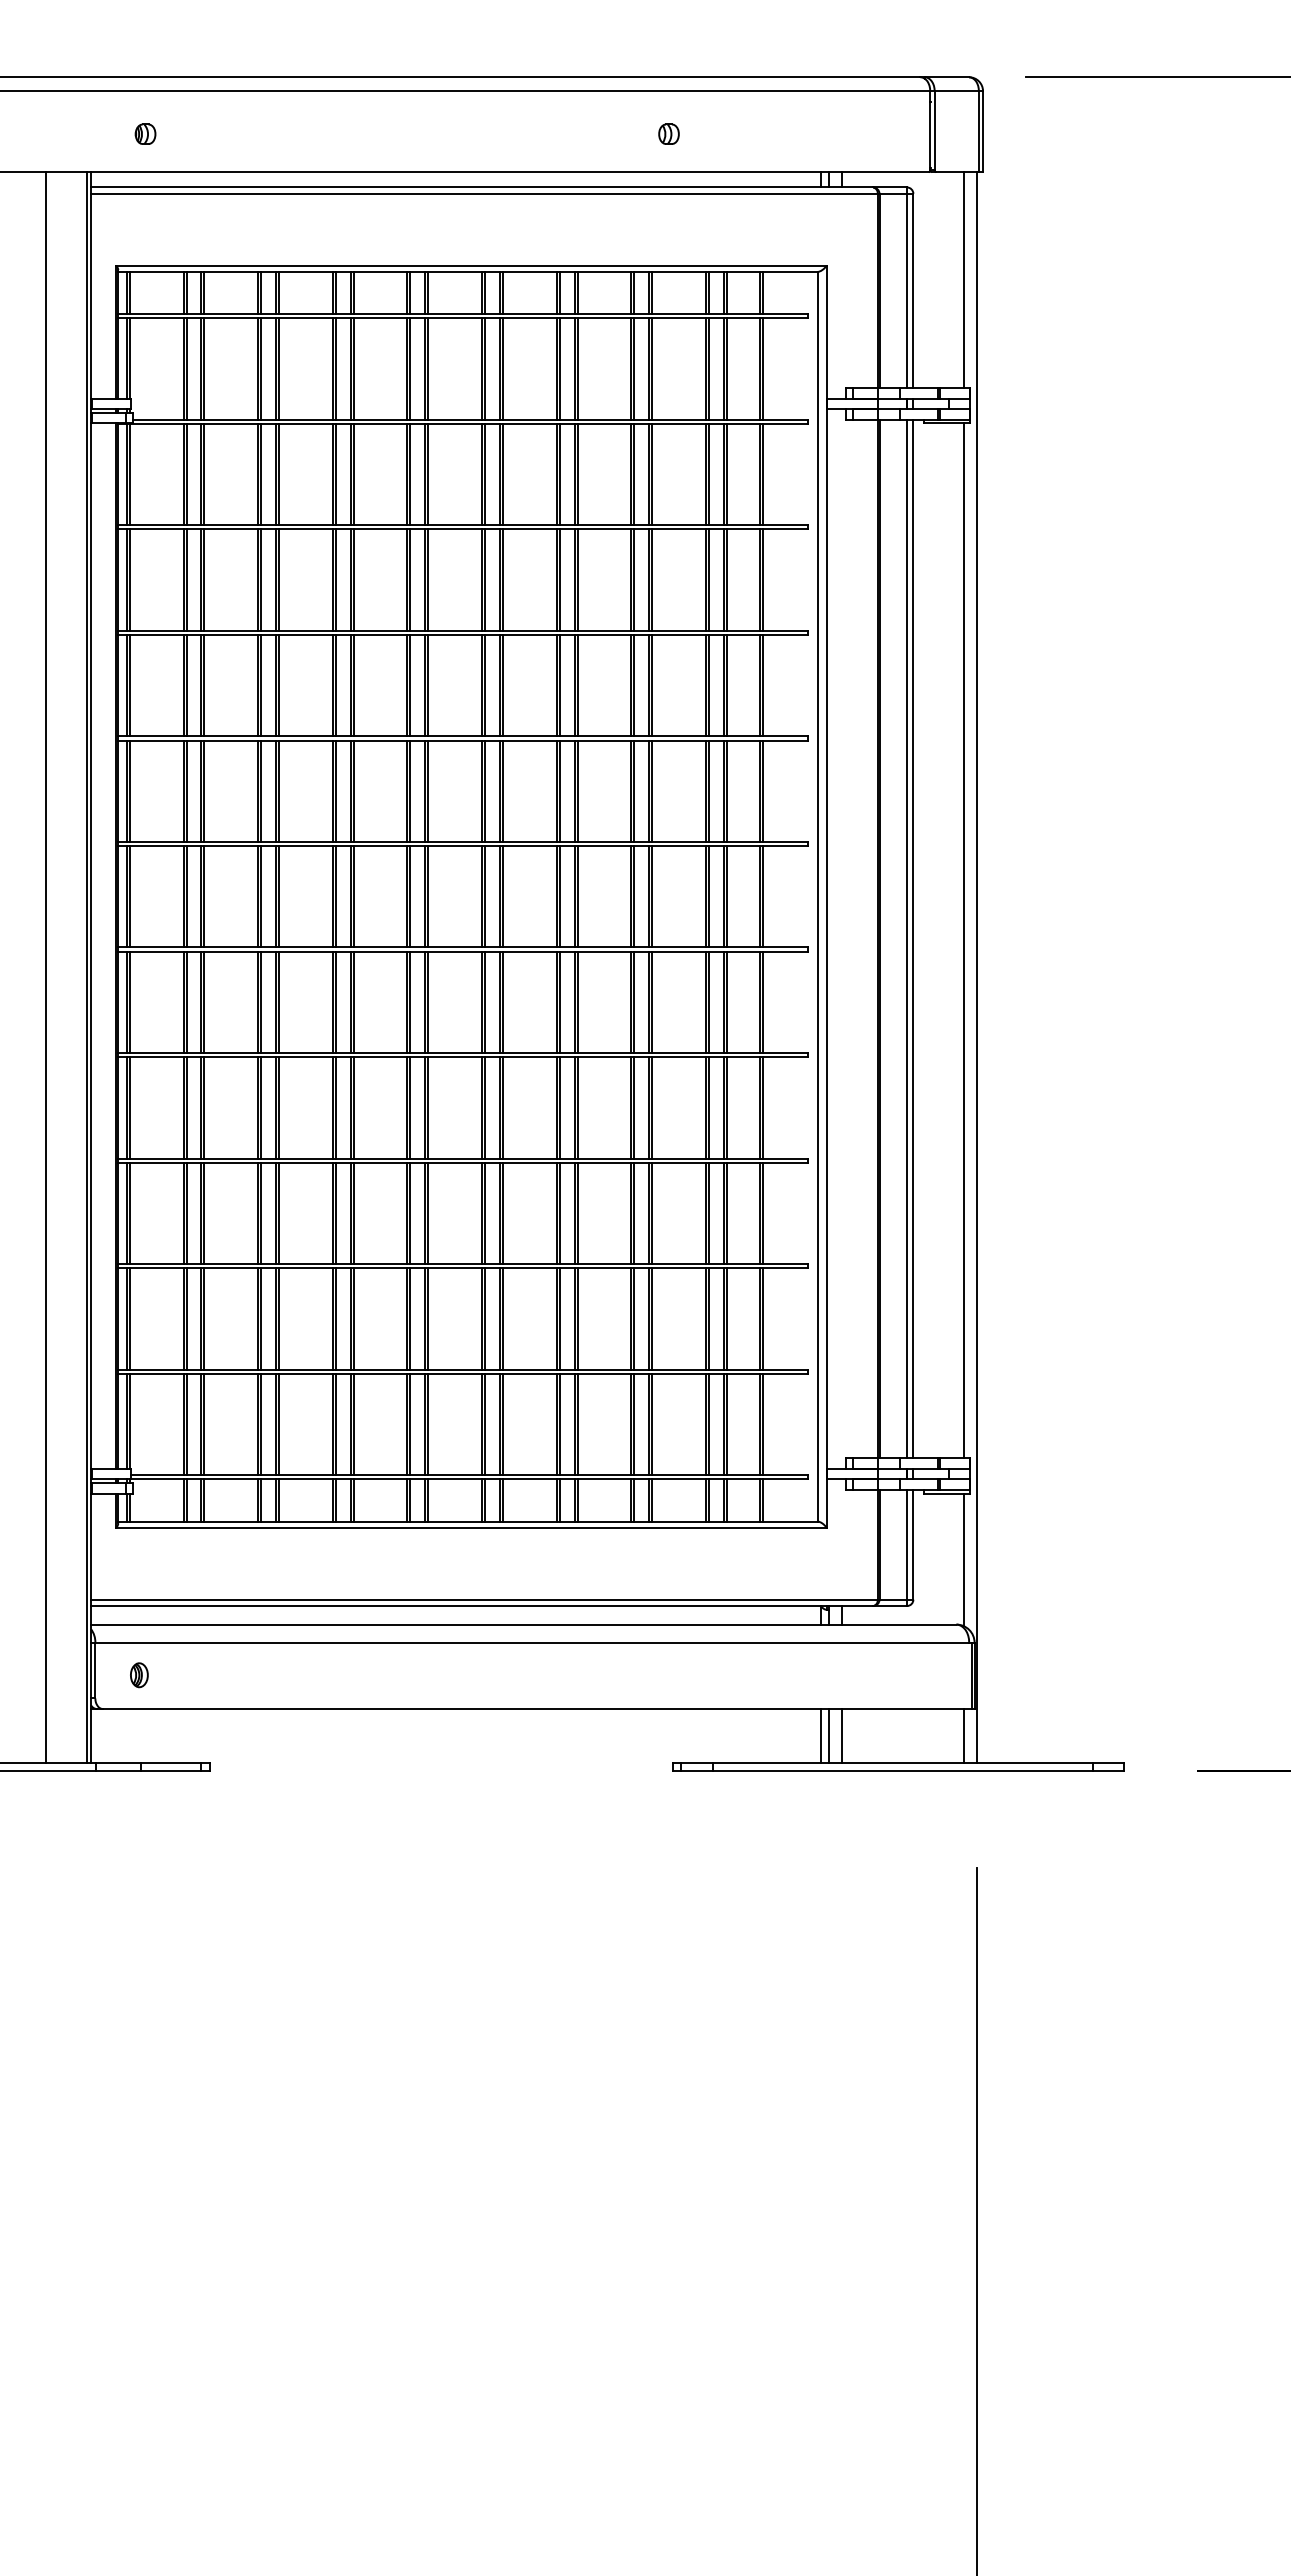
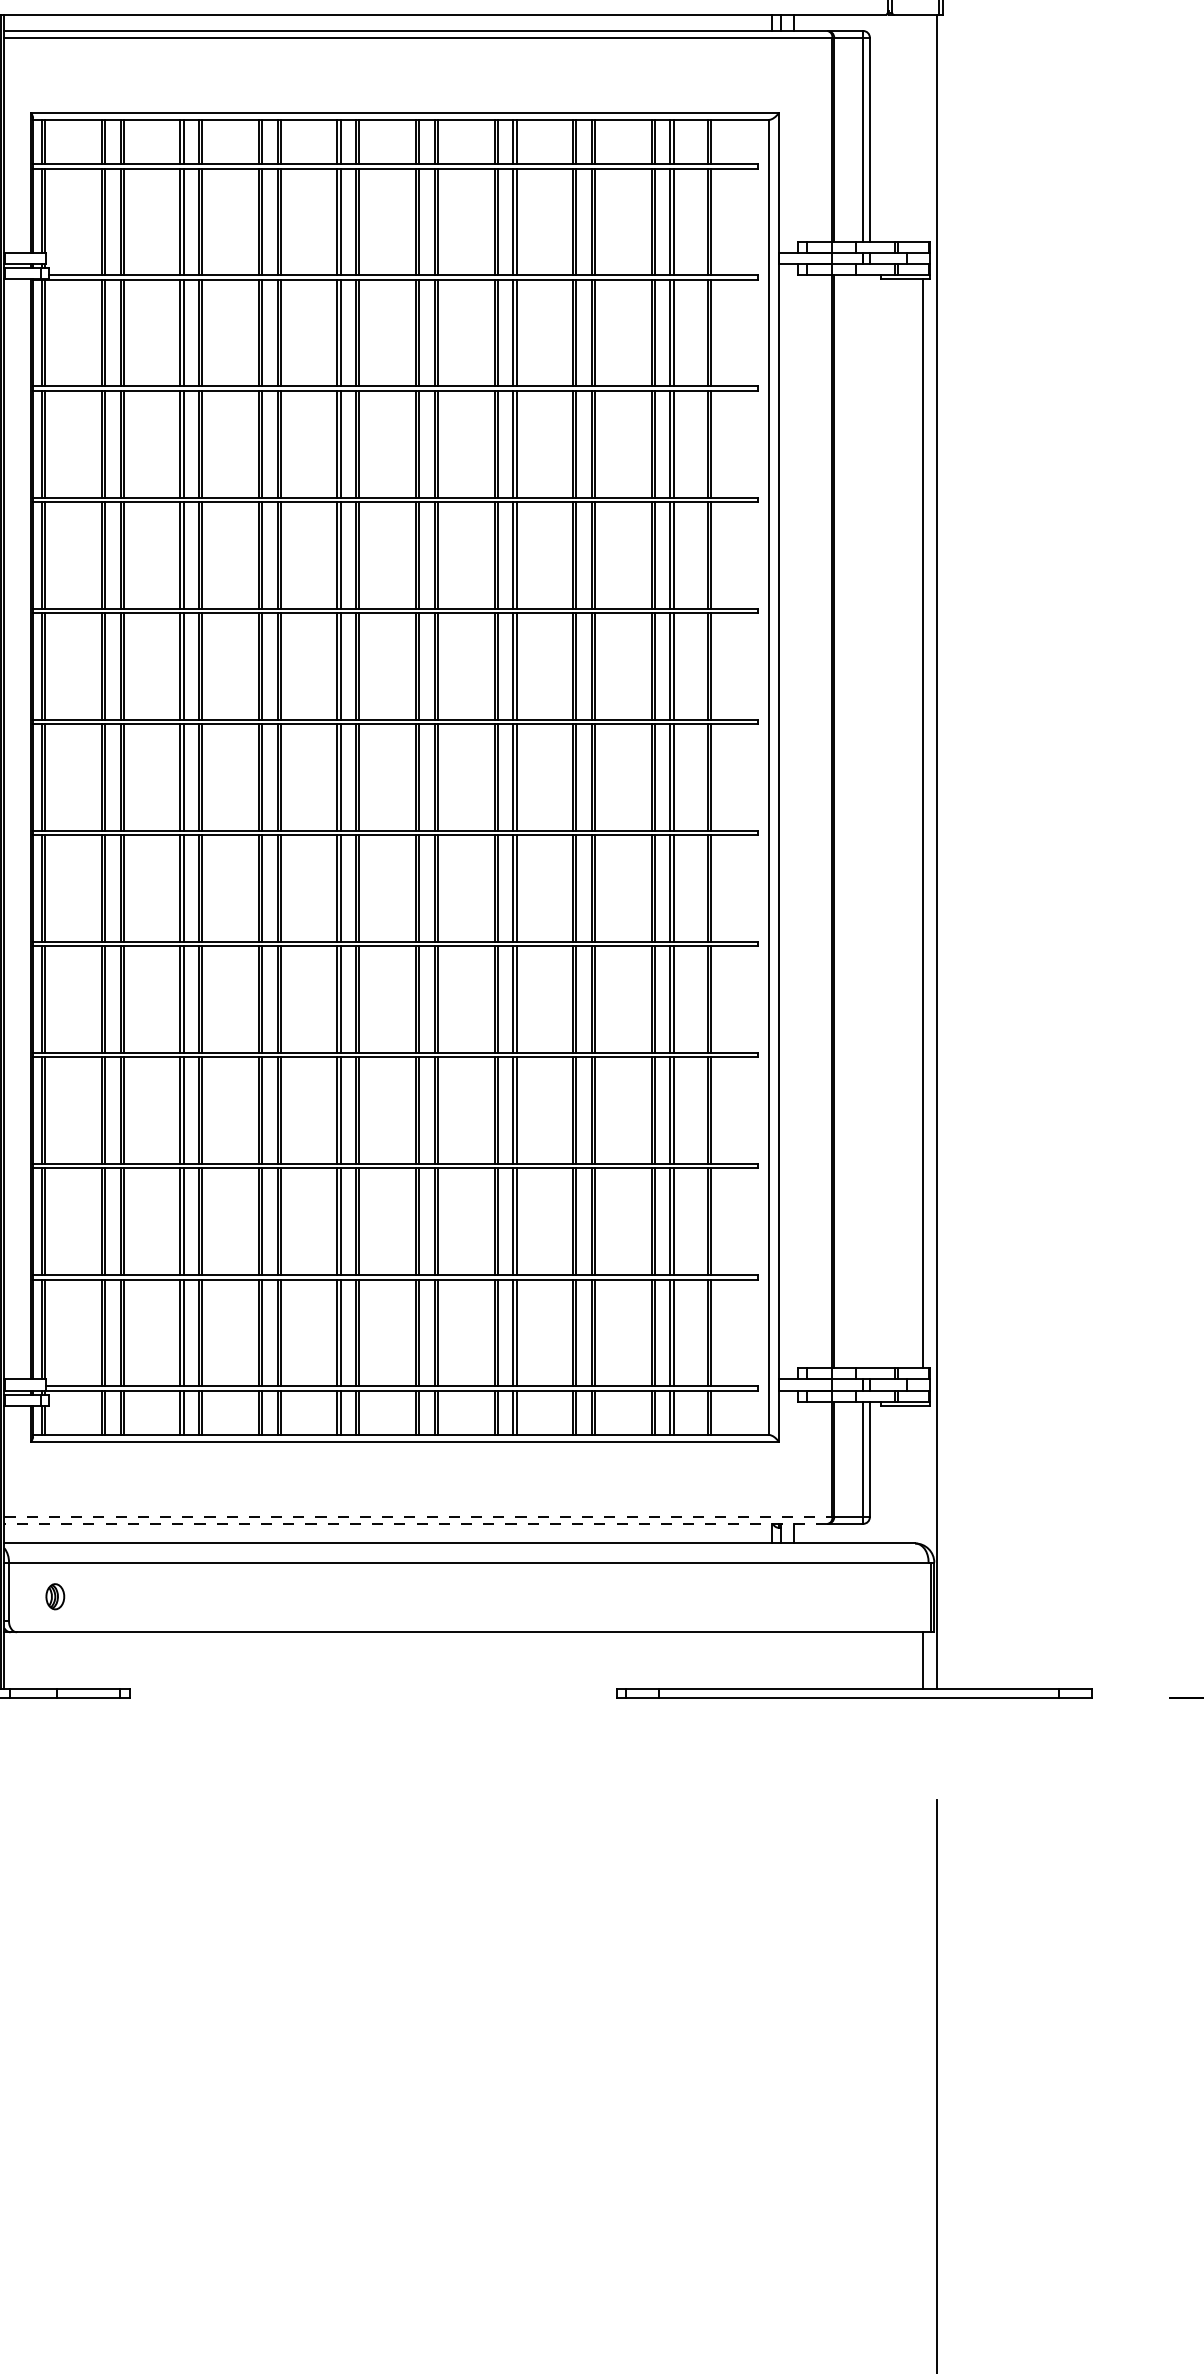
line: (964, 280) -> (923, 128), removed
line: (907, 938) -> (863, 821), removed
line: (913, 938) -> (870, 821), removed
line: (964, 1559) -> (923, 1474), removed
line: (484, 1599) -> (418, 1517), solid -> dashed
line: (481, 1606) -> (415, 1524), solid -> dashed
line: (820, 1735) -> (772, 1660), removed
line: (828, 1735) -> (780, 1660), removed
line: (841, 1735) -> (794, 1660), removed

